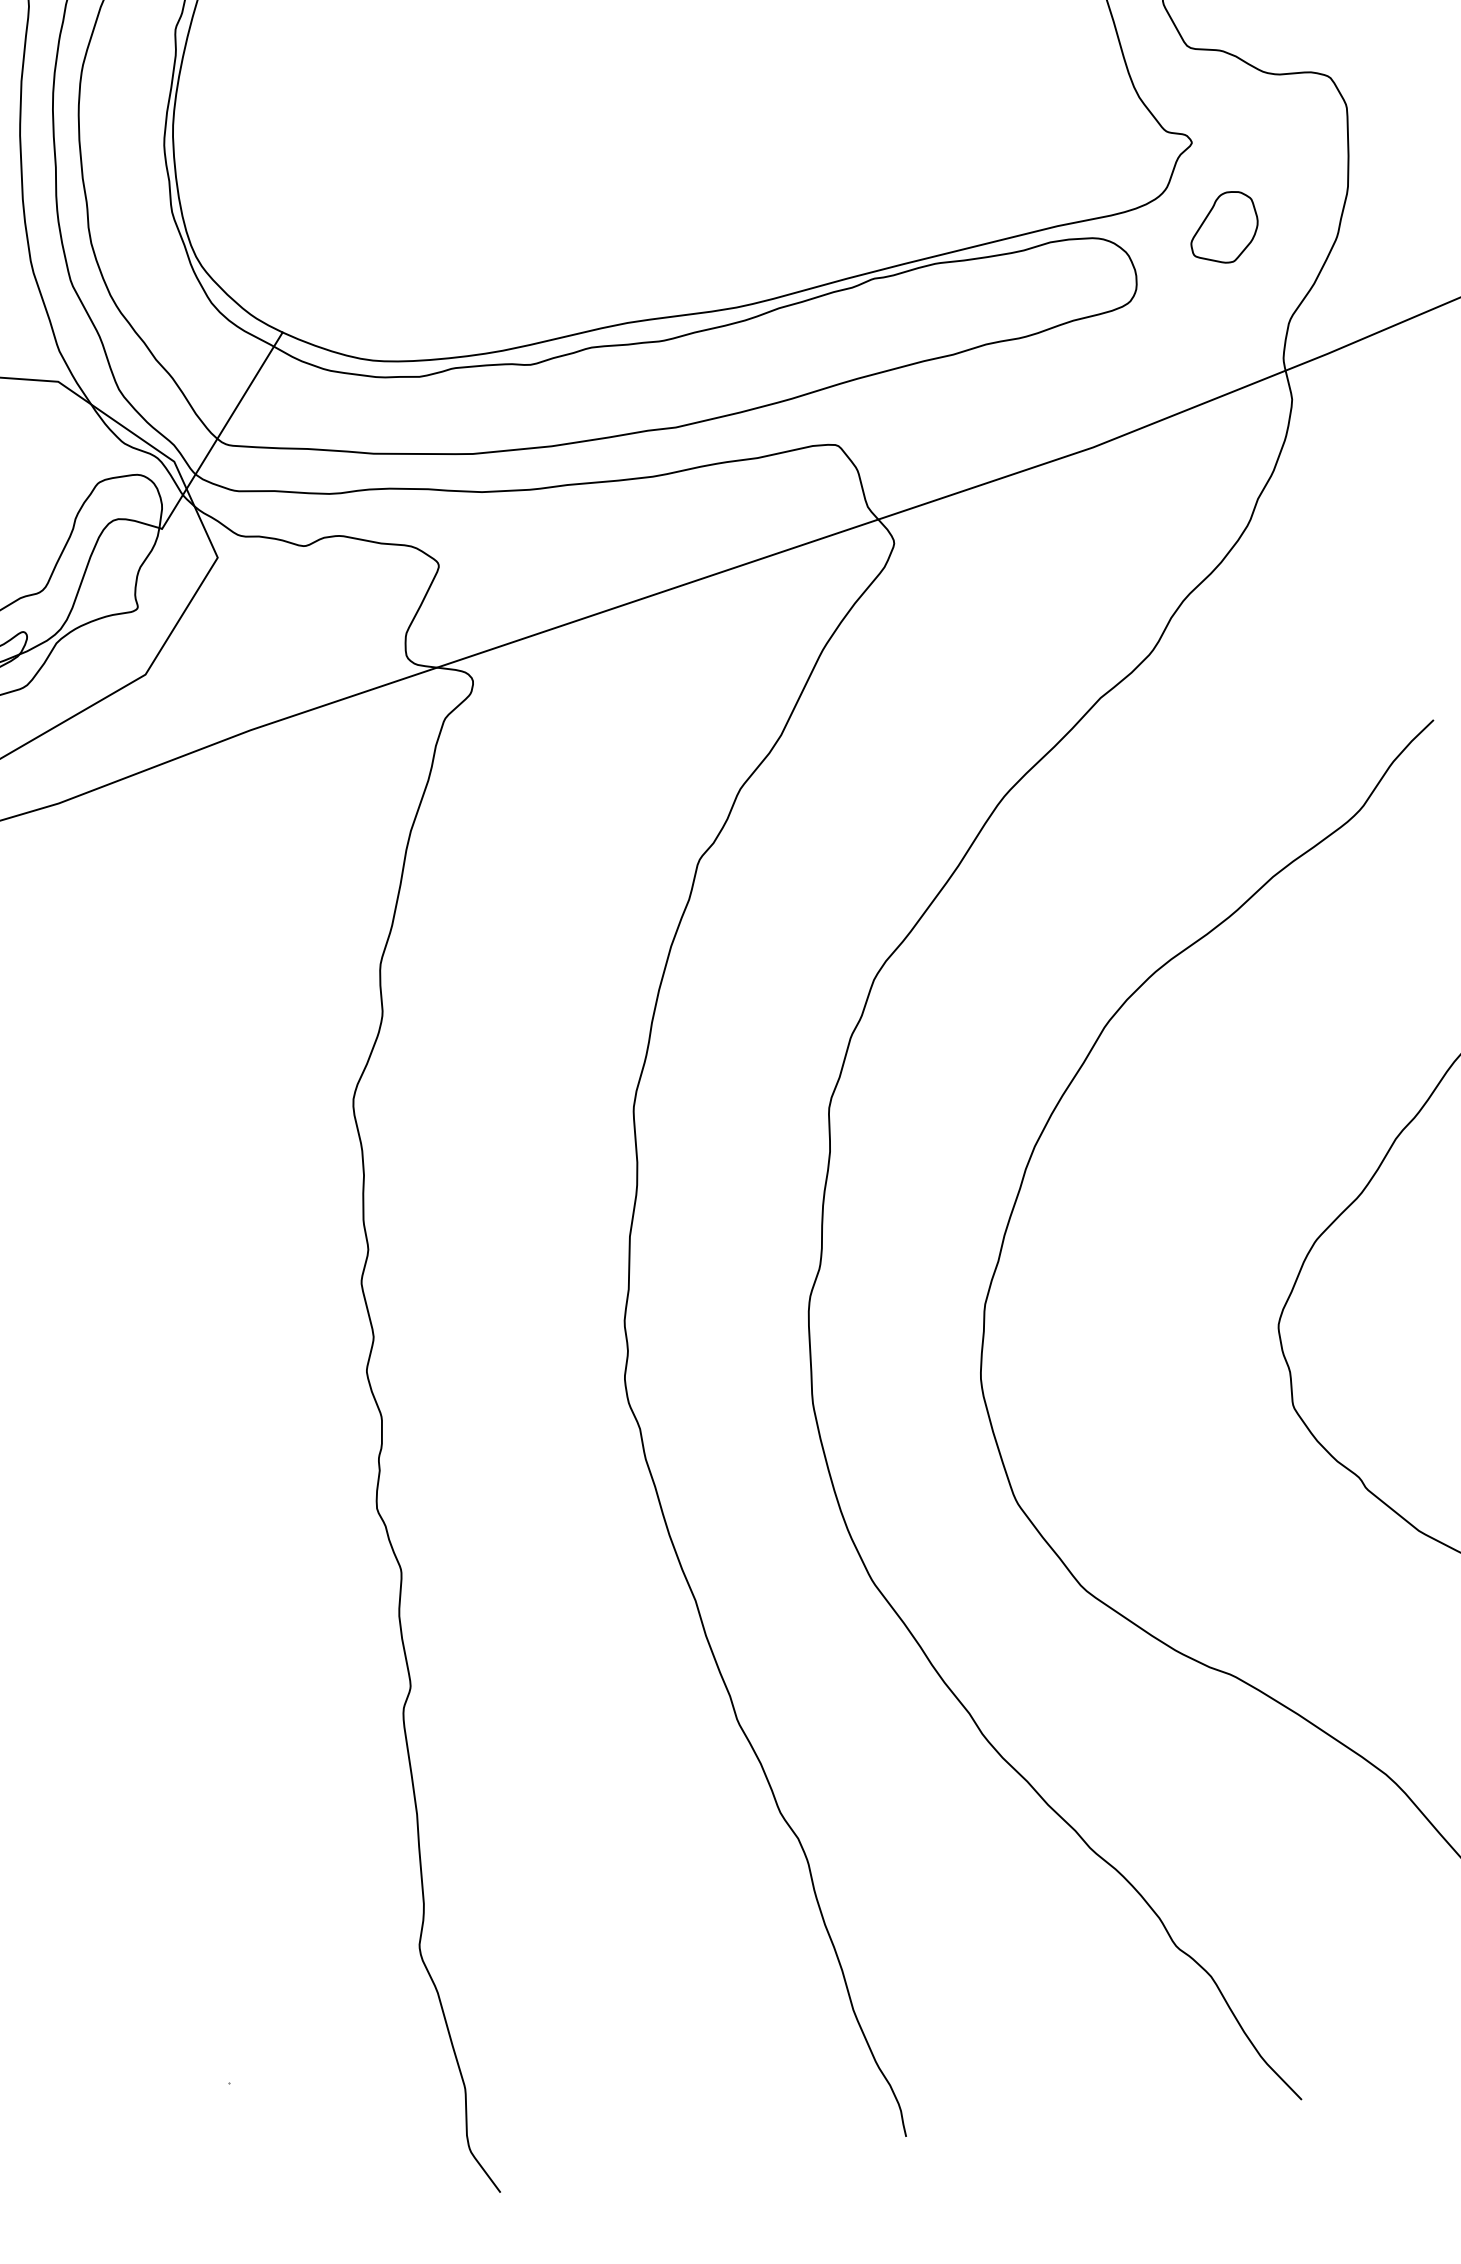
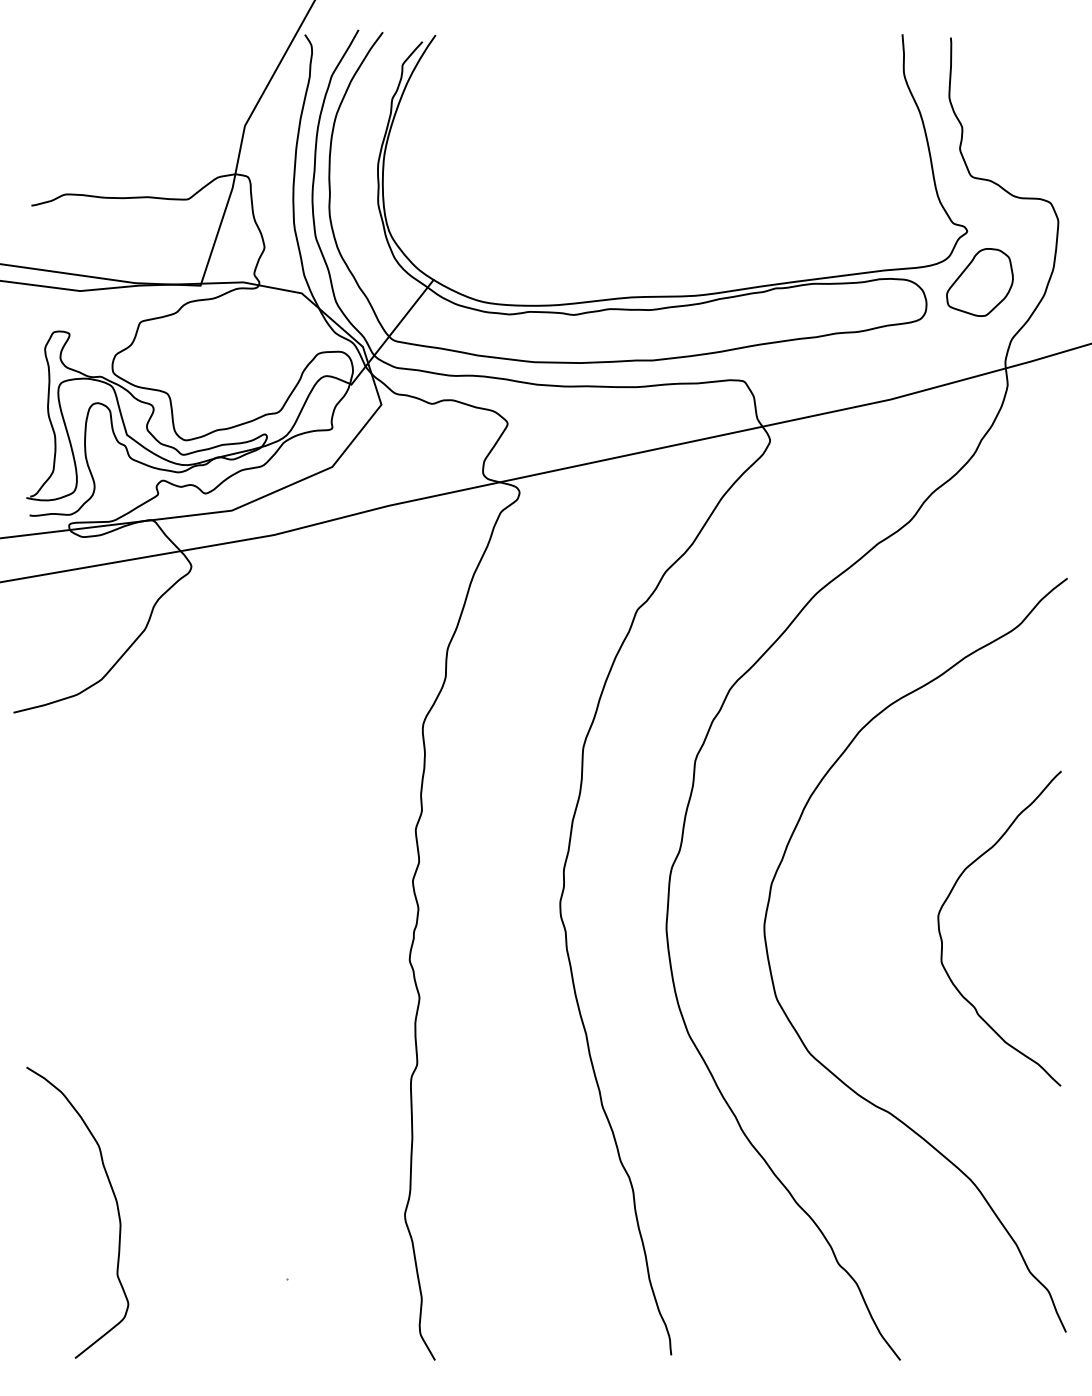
part: (1223, 228) -> (979, 282), size x1.67

